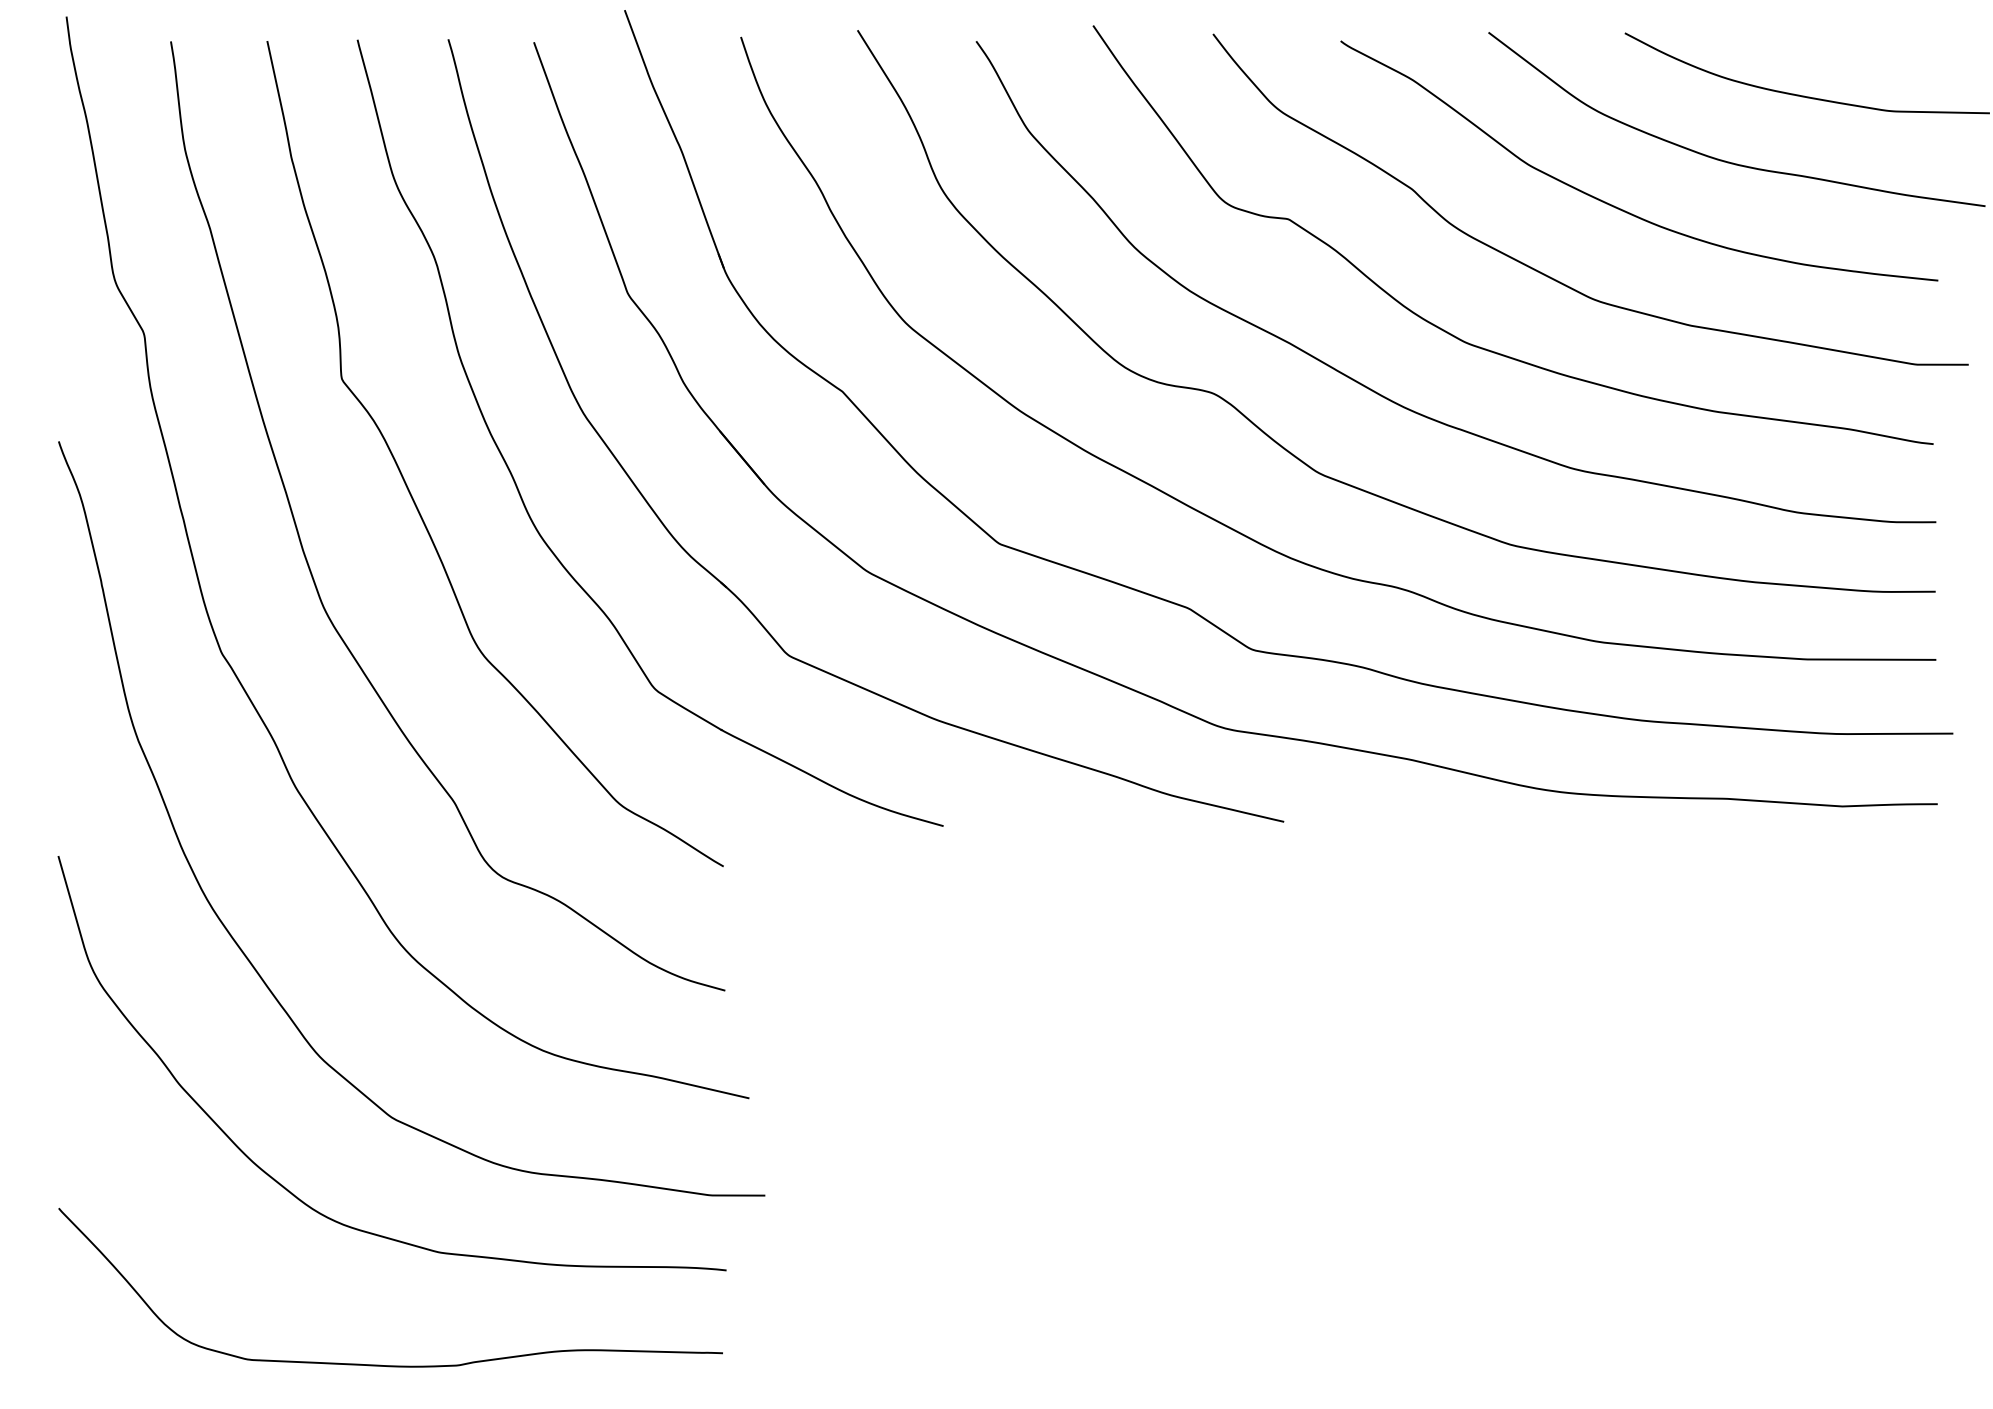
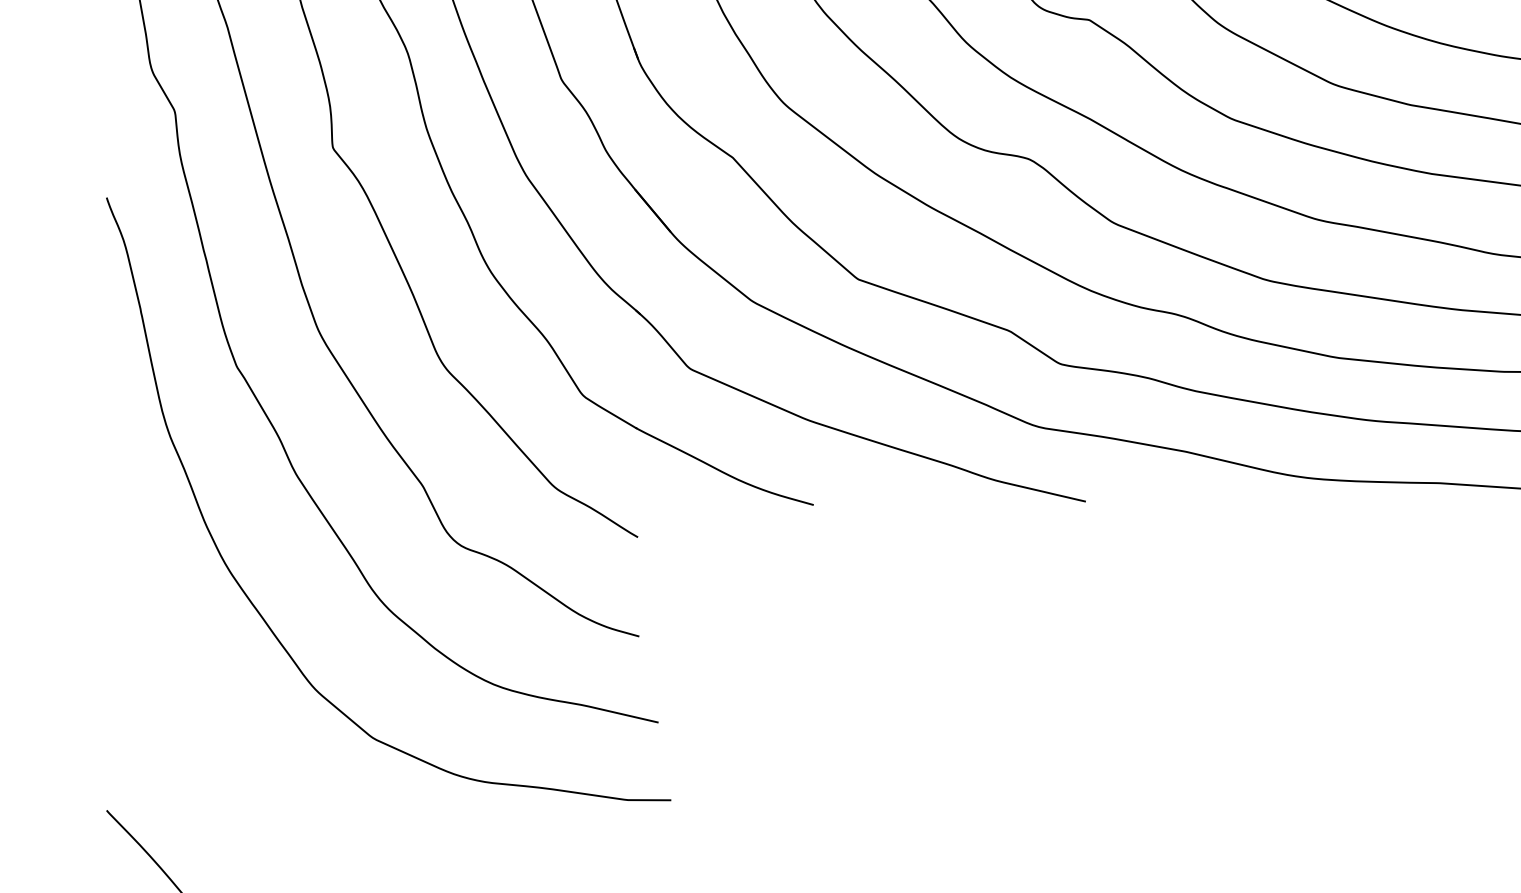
curve: (288, 1189) -> (290, 795), removed

